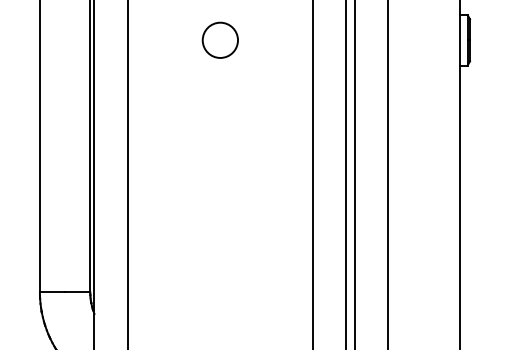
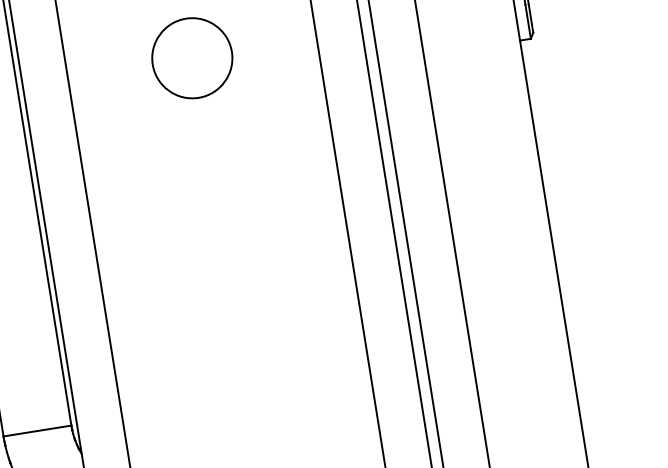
circle: (220, 39) -> (192, 57), size x1.67

